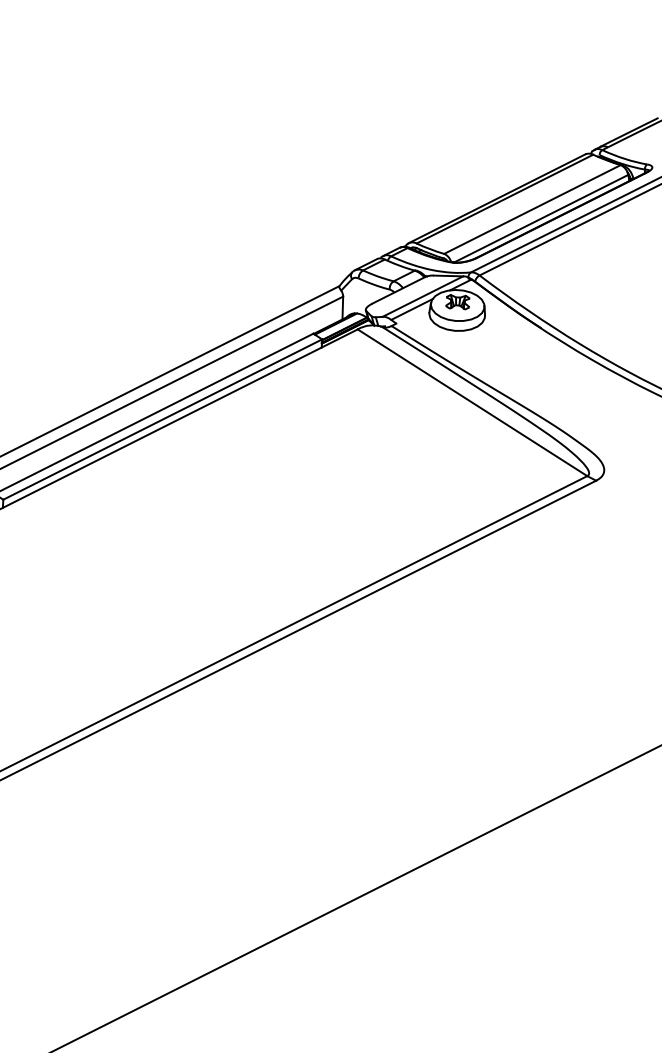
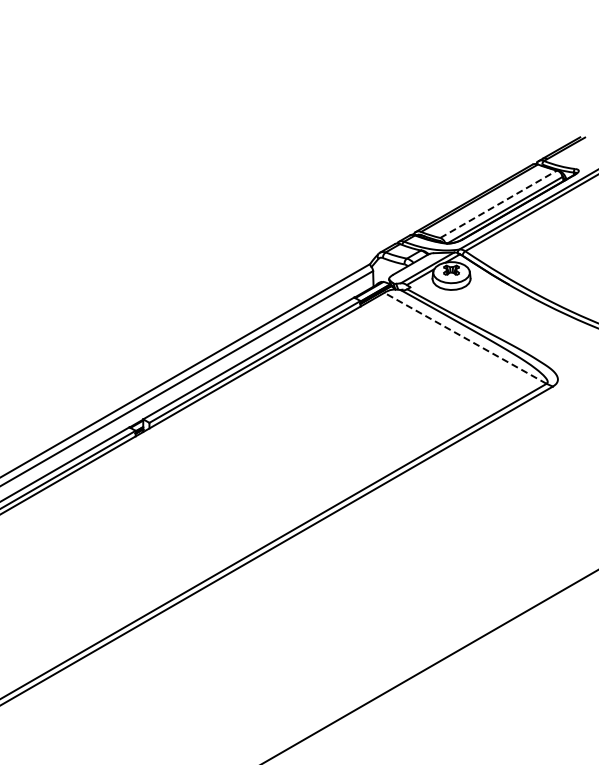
line: (533, 208) -> (499, 203), solid -> dashed
line: (472, 403) -> (465, 338), solid -> dashed

